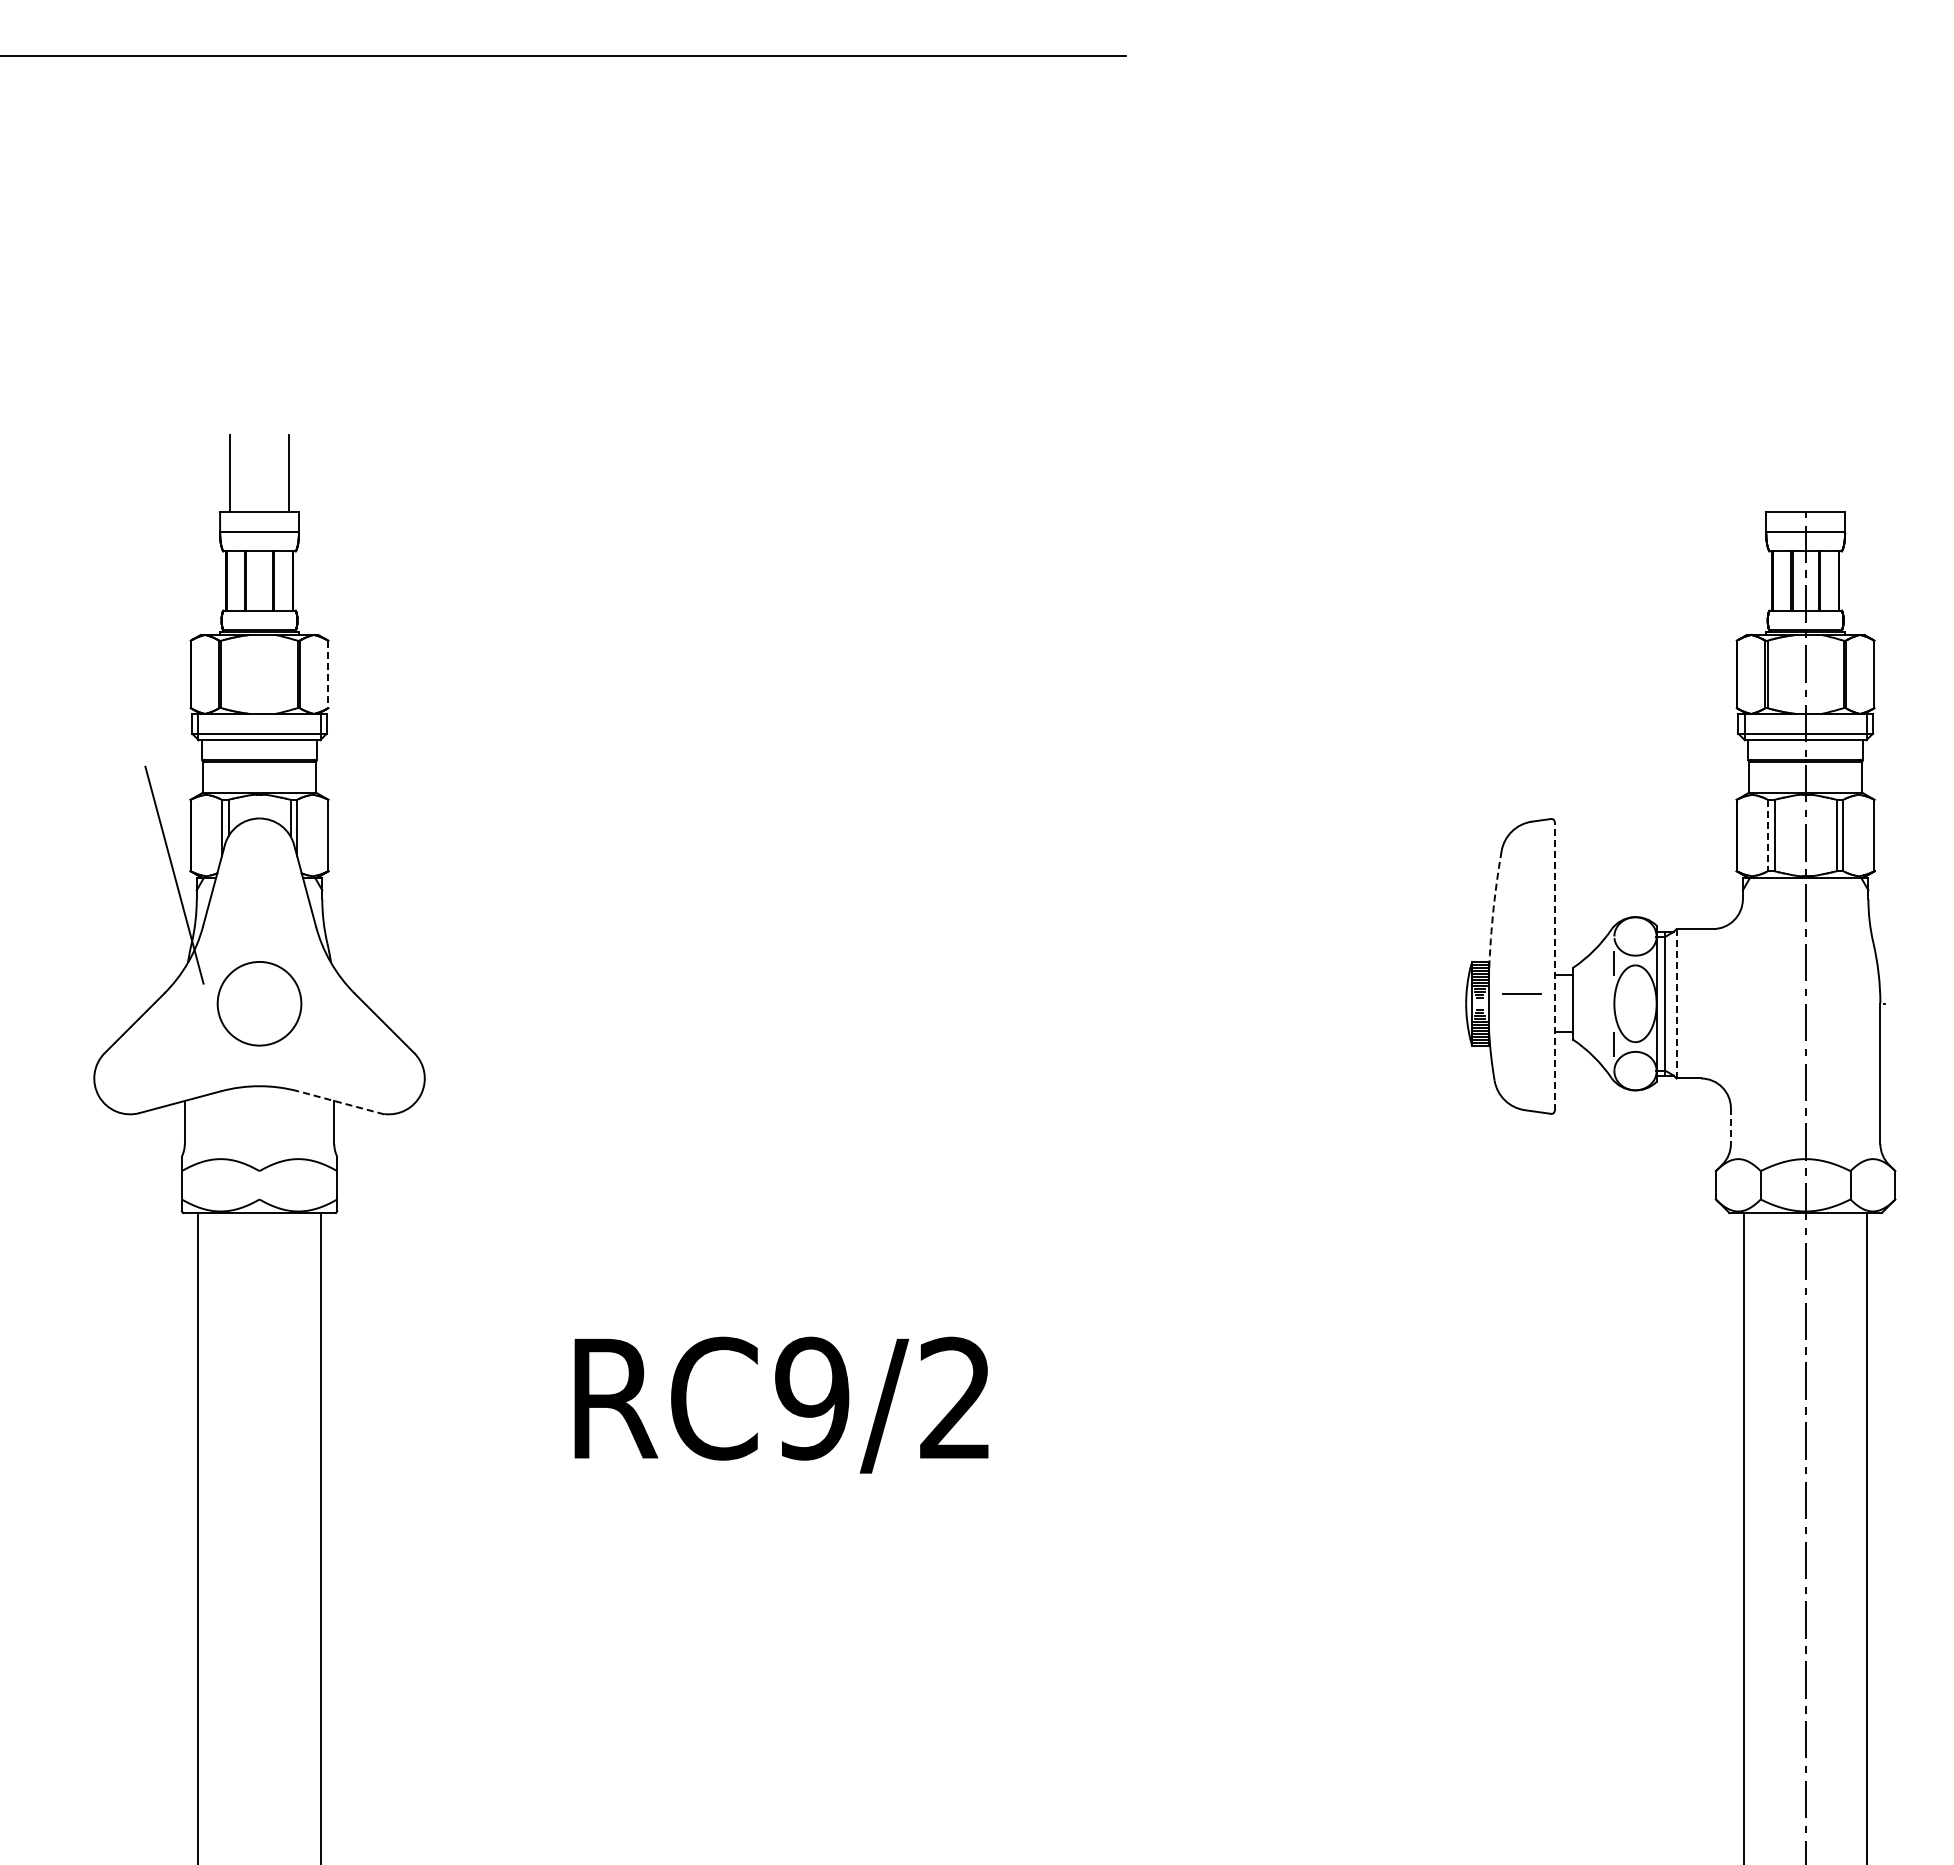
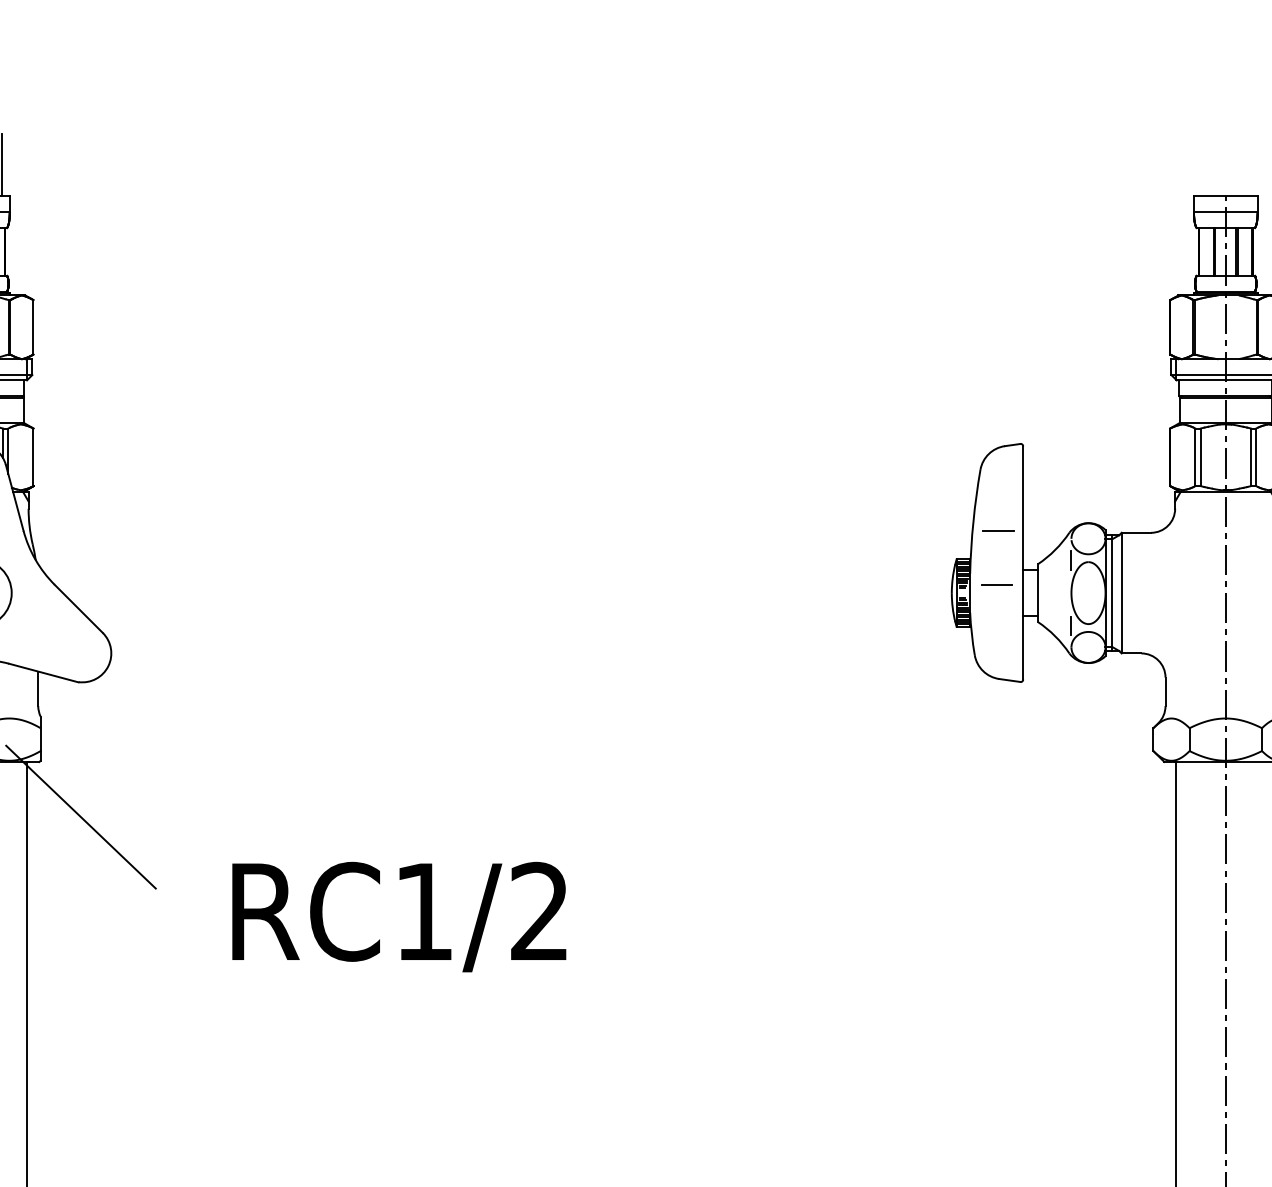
line: (328, 674) -> (33, 327), dashed -> solid
line: (1767, 835) -> (1195, 457), dashed -> solid
arc: (1492, 915) -> (973, 521), dashed -> solid
line: (1524, 926) -> (998, 530), added
line: (1554, 965) -> (1023, 562), dashed -> solid
line: (1676, 1003) -> (1121, 592), dashed -> solid
line: (341, 1102) -> (44, 672), dashed -> solid
line: (1730, 1126) -> (1165, 692), dashed -> solid
line: (386, 1280) -> (80, 816), added
text: (812, 1398) -> (424, 911), RC9/2 -> RC1/2

